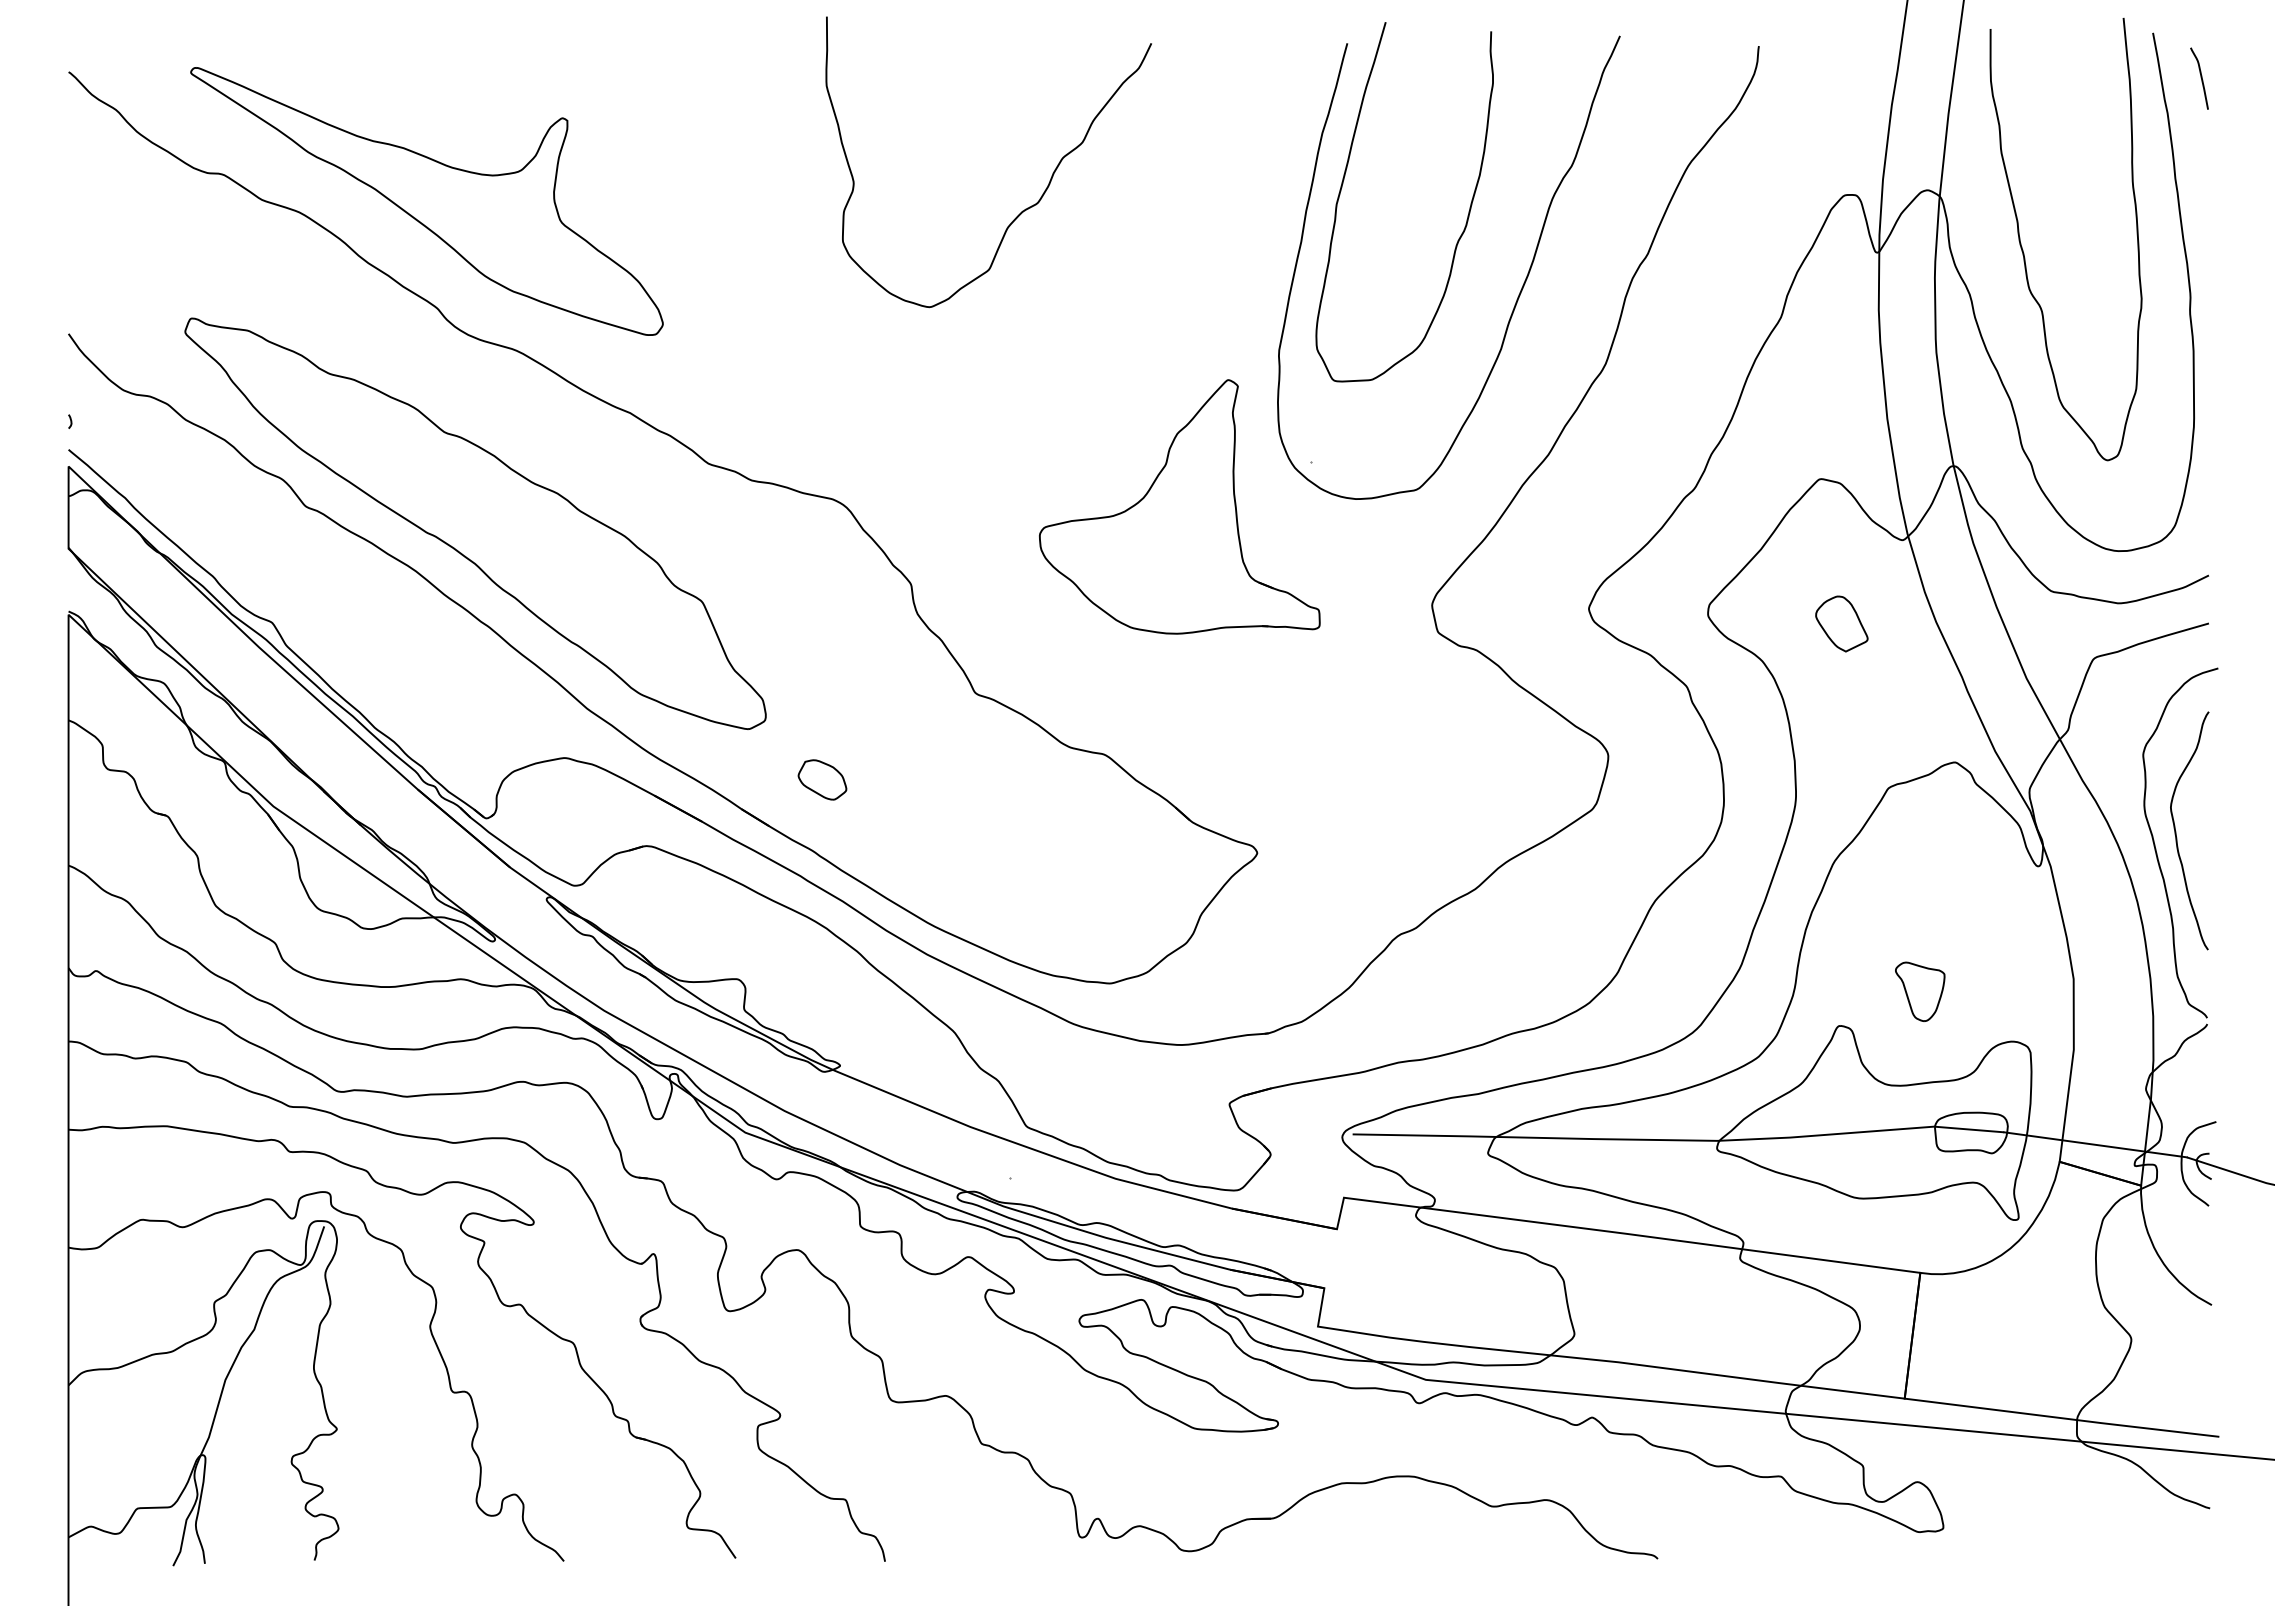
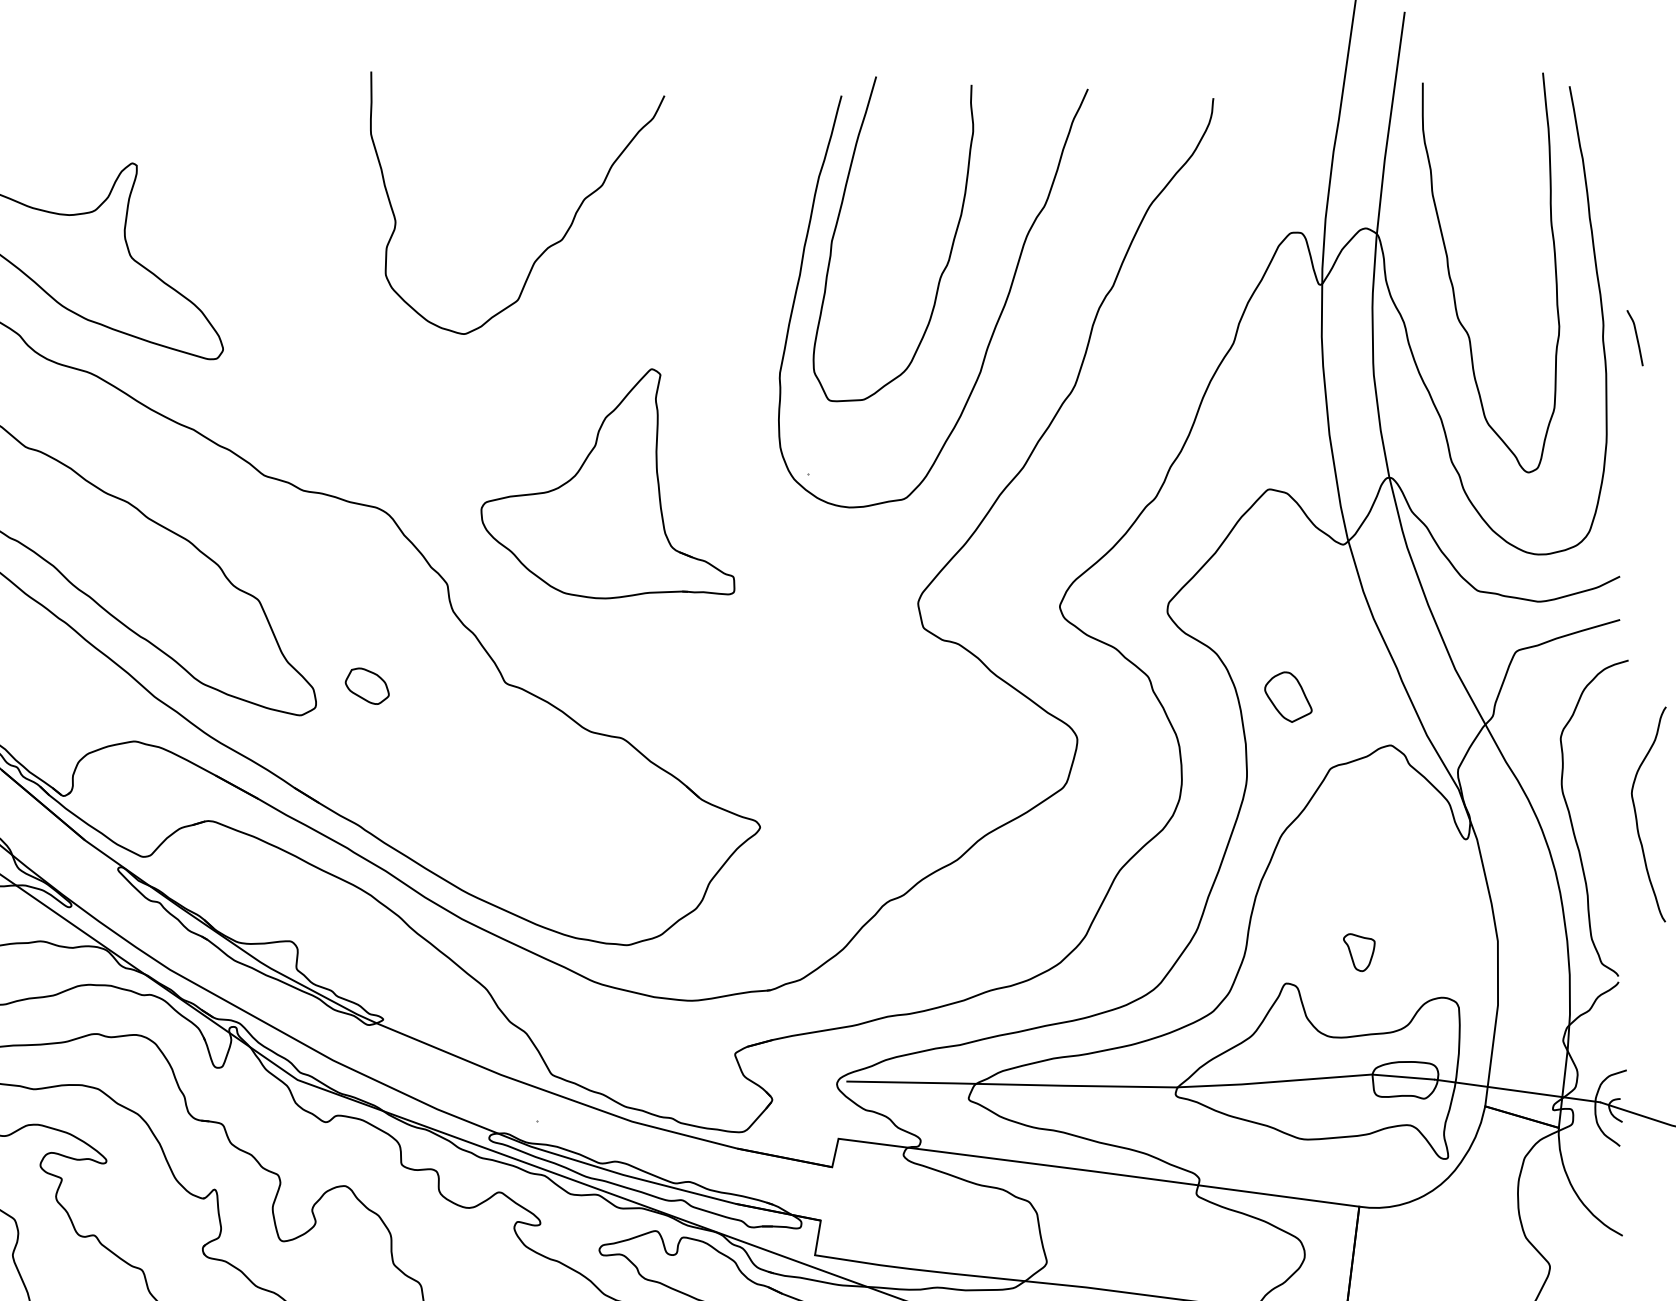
curve: (2200, 77) -> (1635, 337), moved
part: (1179, 506) -> (607, 483), moved
part: (1841, 623) -> (1288, 696), moved
part: (822, 779) -> (367, 685), moved
curve: (2176, 831) -> (1636, 815), moved
part: (1920, 991) -> (1359, 952), size x0.7

